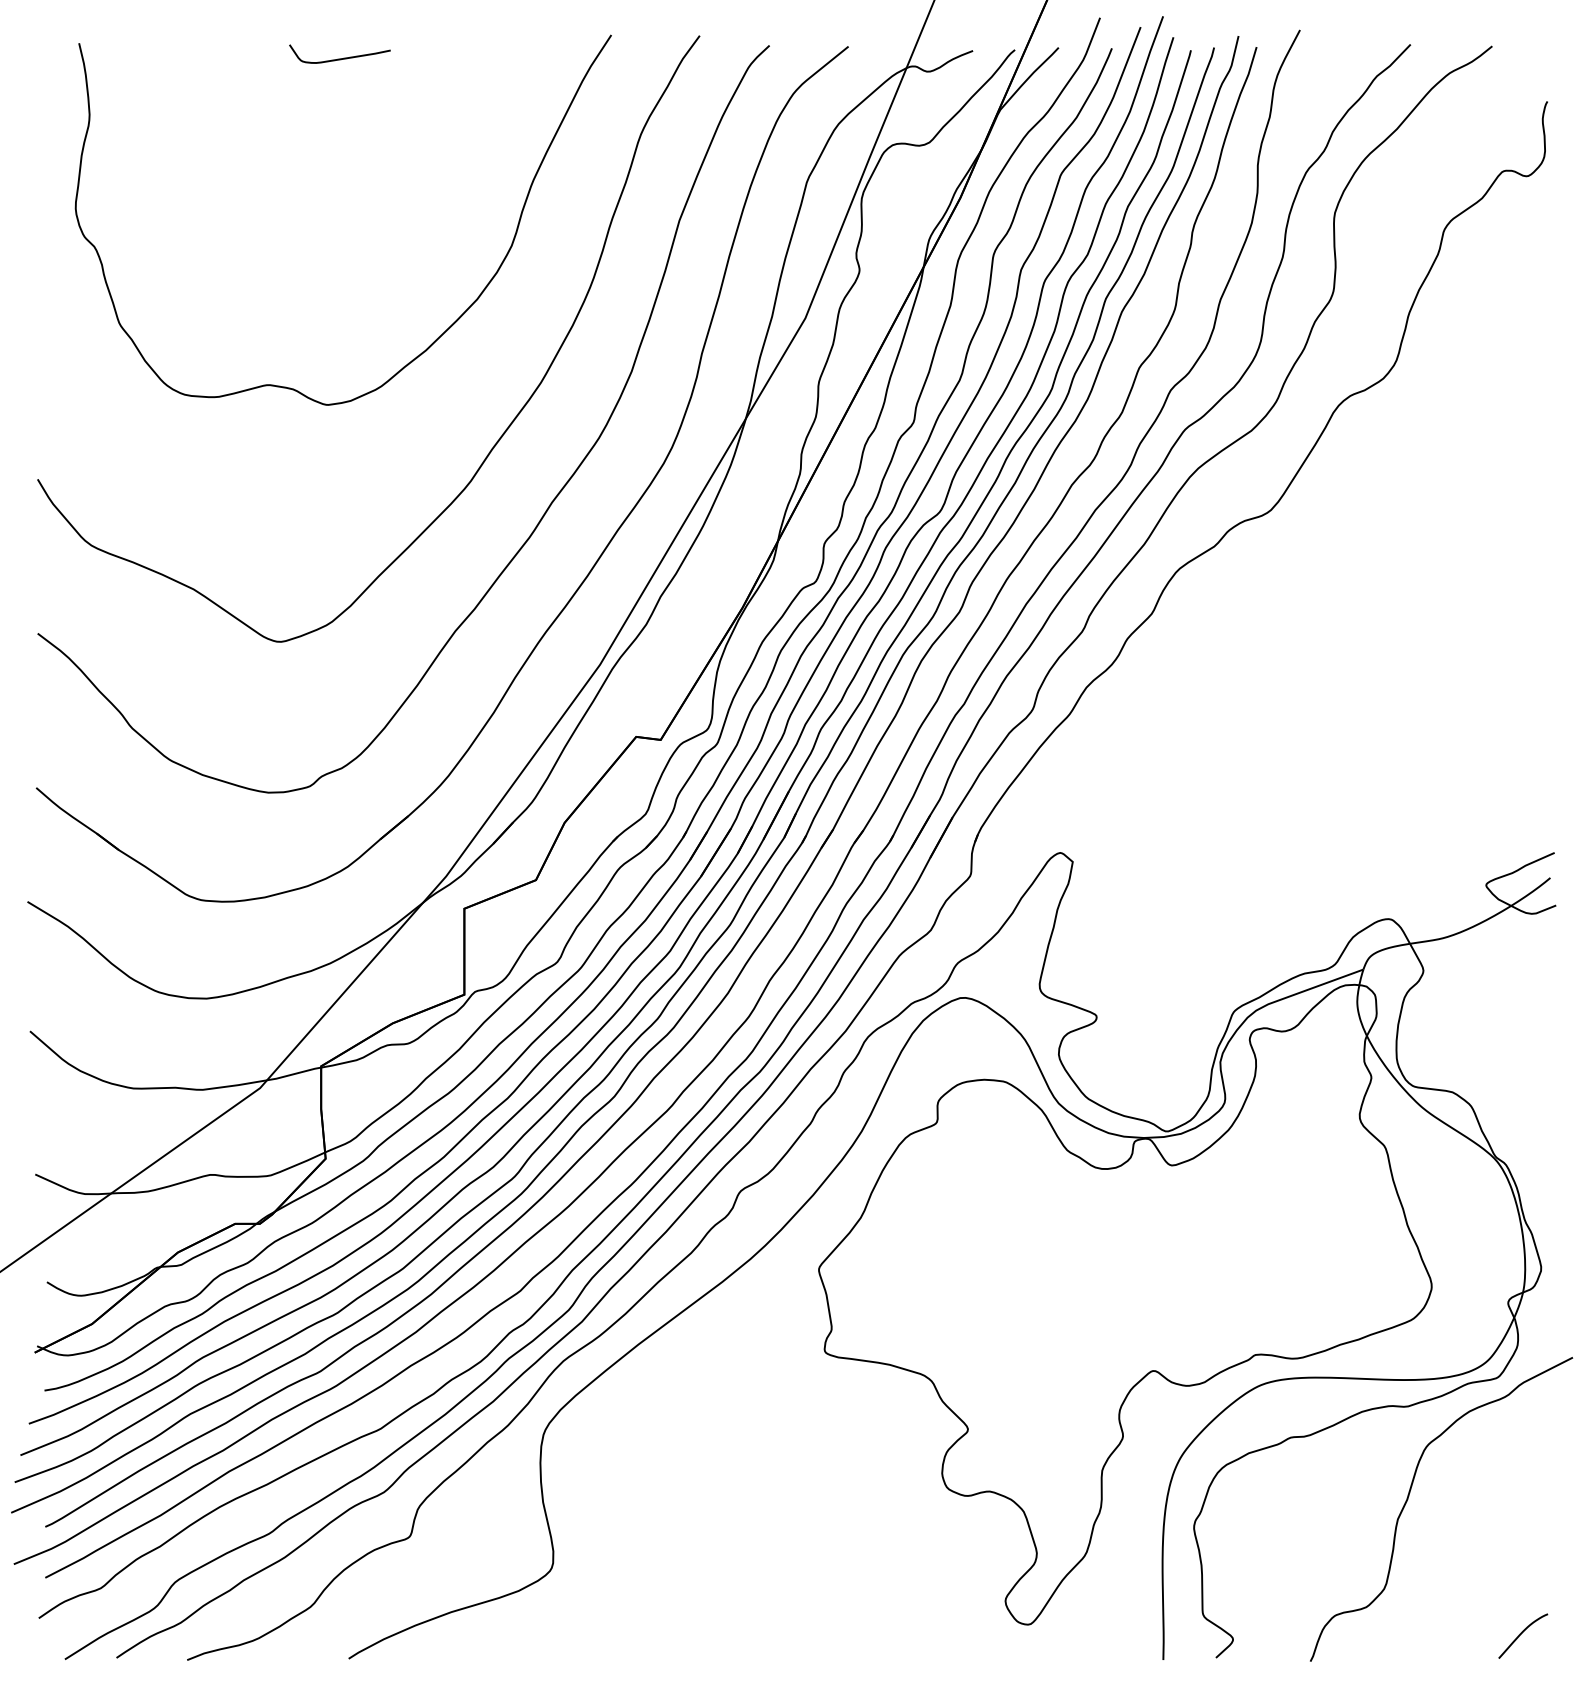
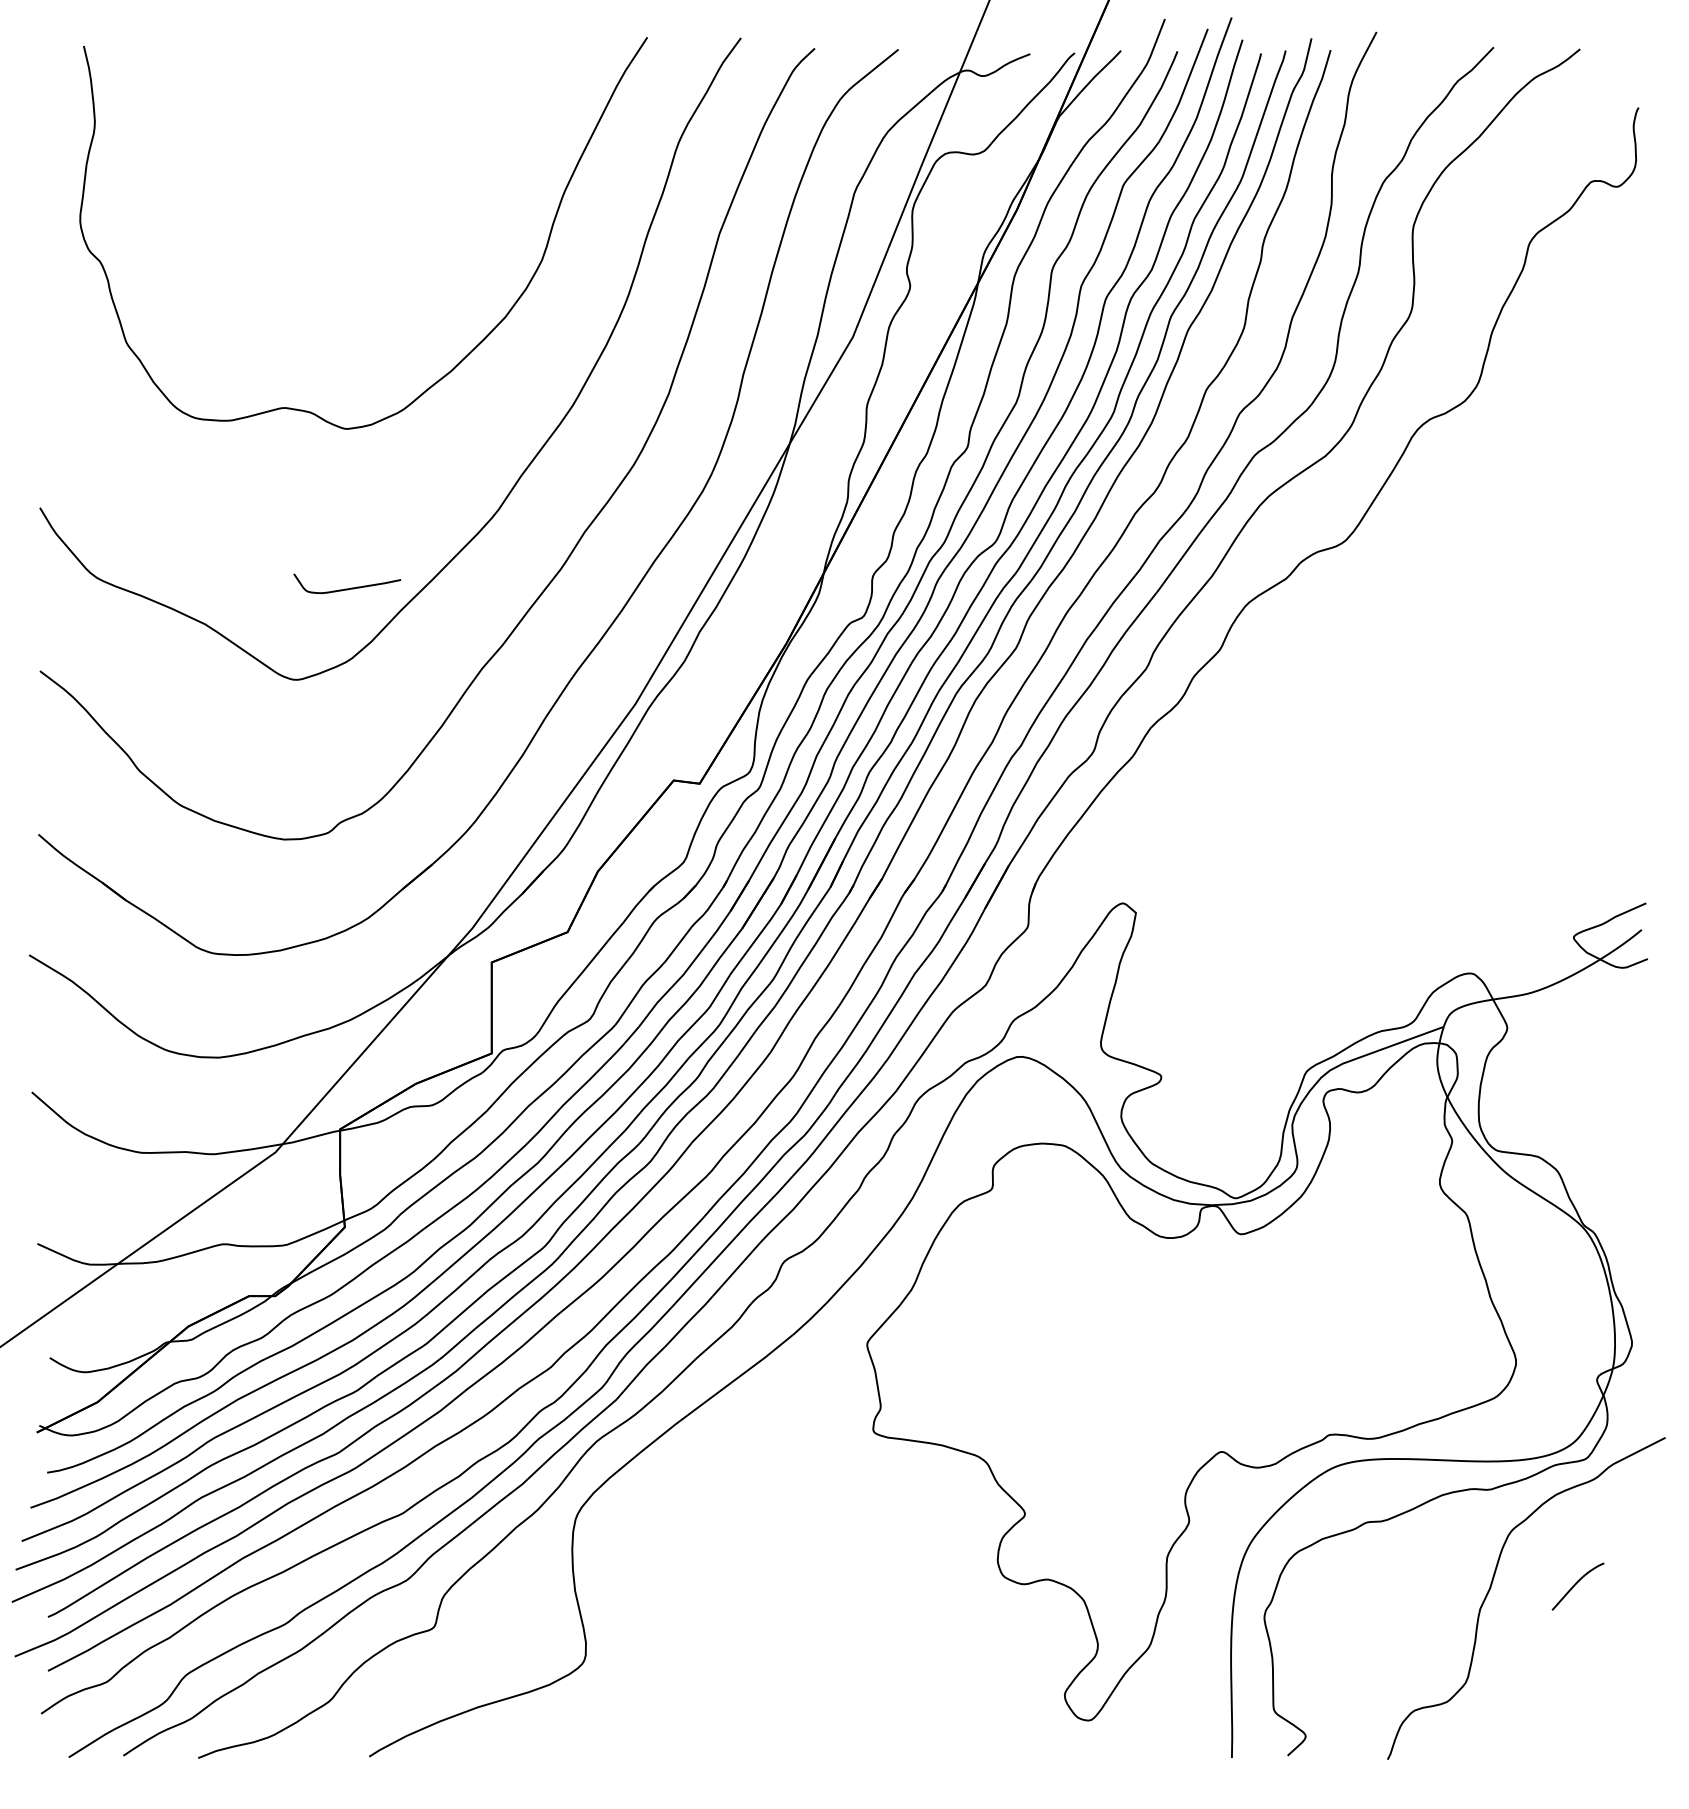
curve: (339, 58) -> (346, 588), moved
curve: (1522, 1633) -> (1577, 1583), moved

